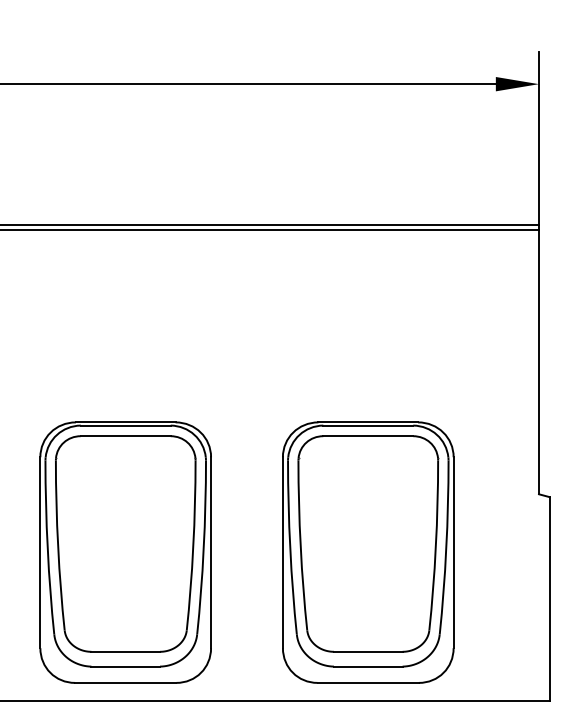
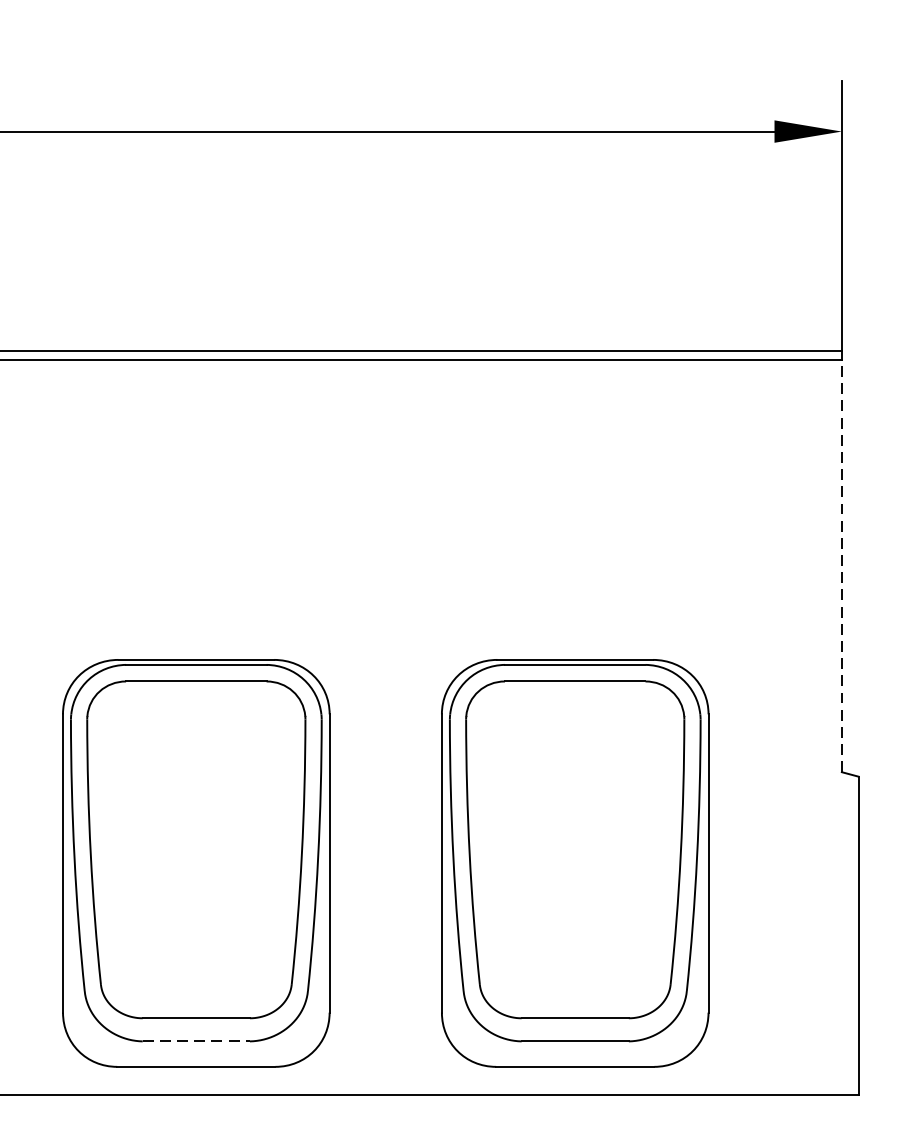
line: (538, 361) -> (841, 564), solid -> dashed
line: (126, 666) -> (197, 1041), solid -> dashed

